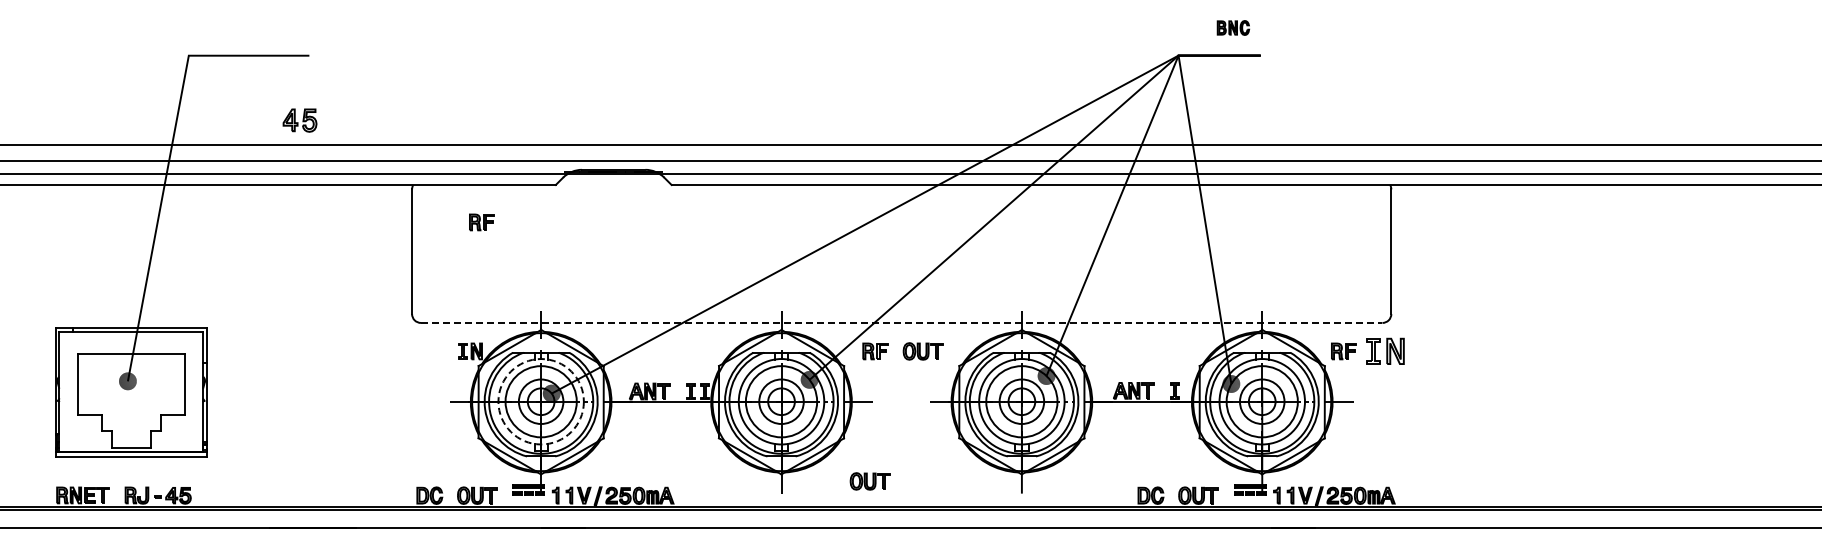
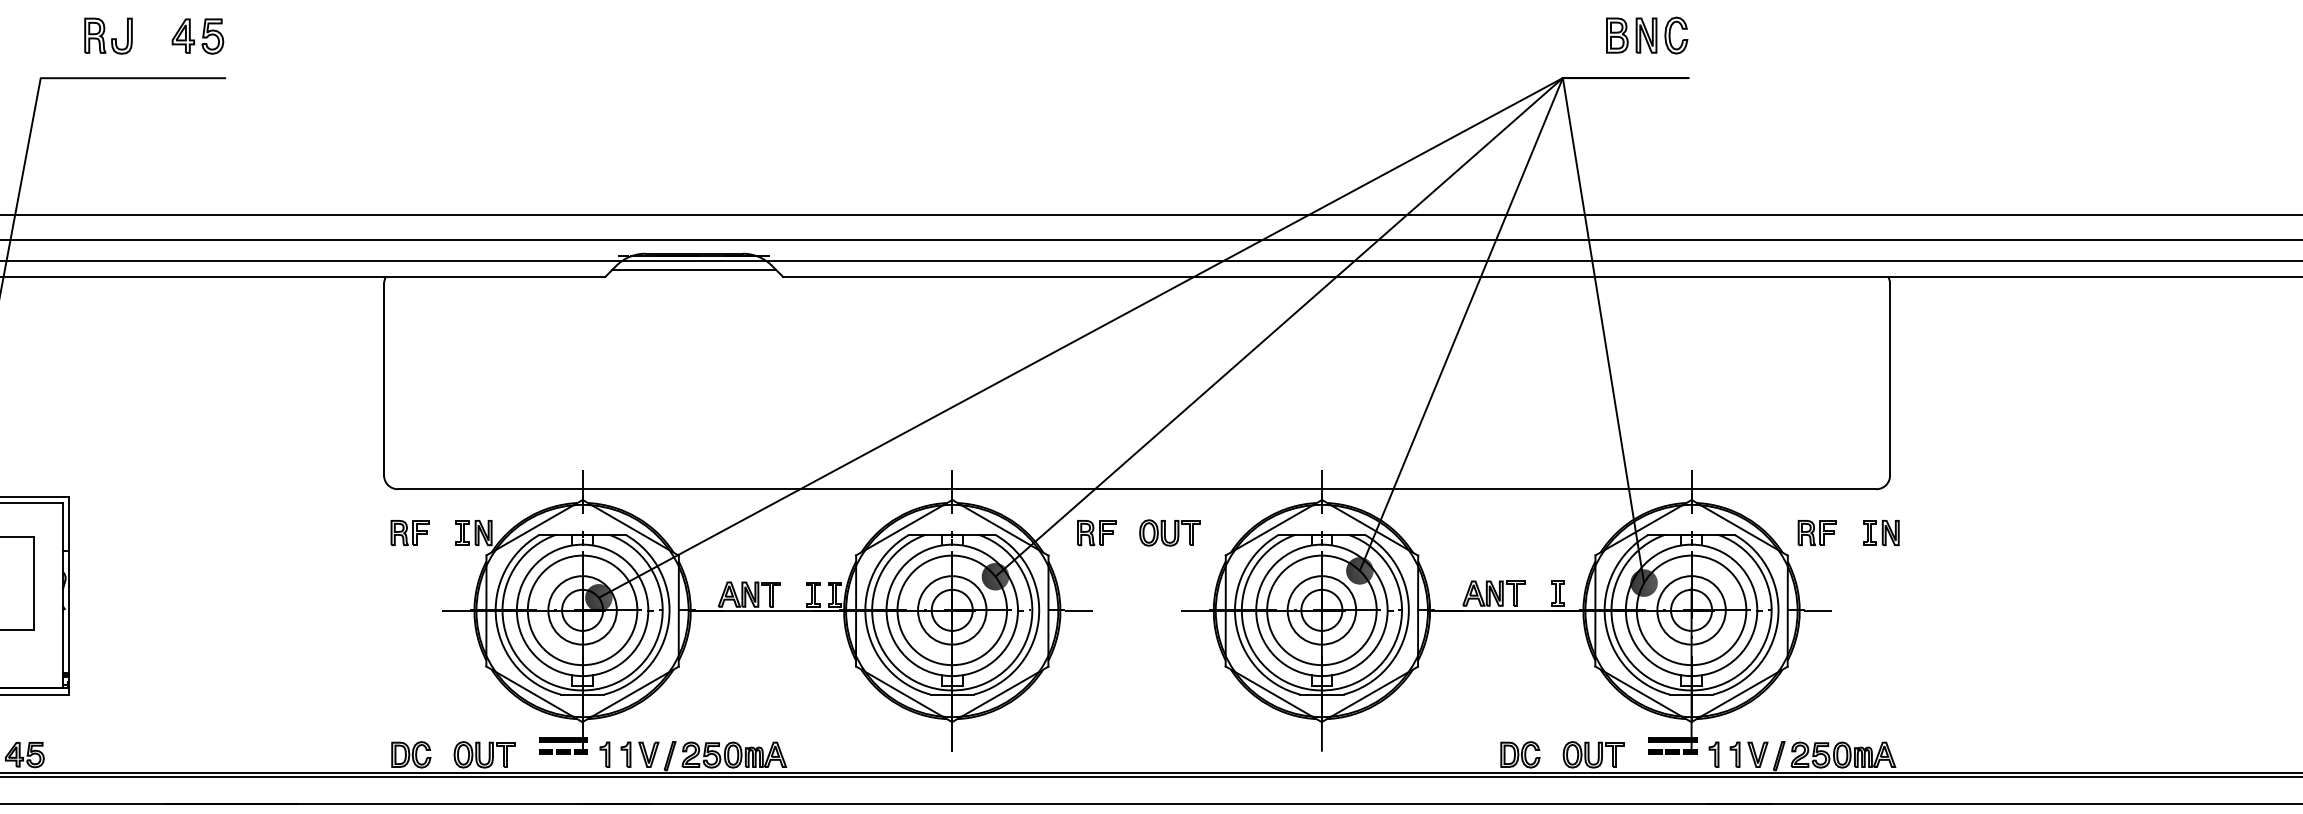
part: (1233, 27) -> (1647, 34), size x1.67
part: (232, 28) -> (107, 36), added
part: (299, 120) -> (197, 36), moved
line: (613, 180) -> (693, 270), added
part: (481, 222) -> (409, 533), moved
line: (901, 322) -> (1136, 488), dashed -> solid
part: (1385, 351) -> (1881, 533), size x0.62
circle: (540, 401) -> (581, 610), dashed -> solid
part: (869, 481) -> (1087, 733), removed

